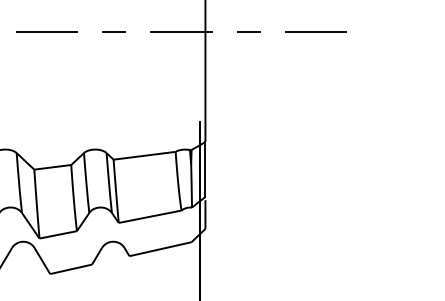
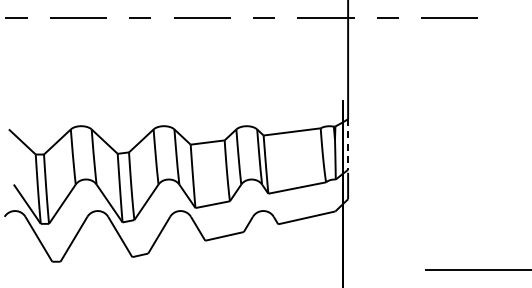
line: (205, 170) -> (348, 145), solid -> dashed

